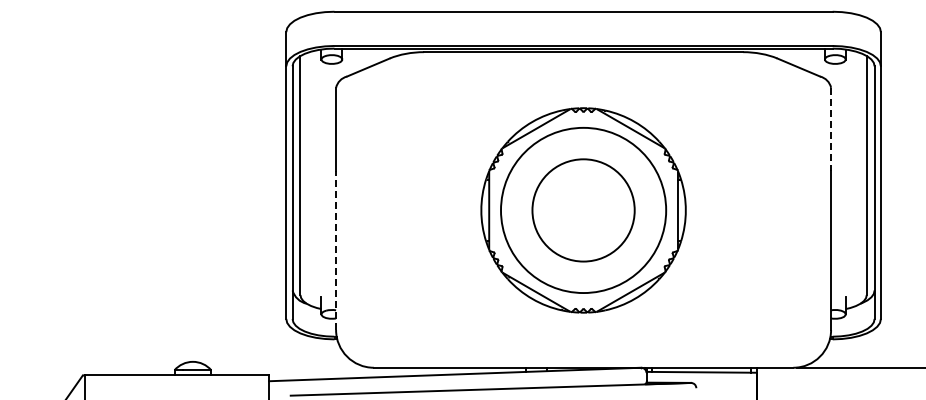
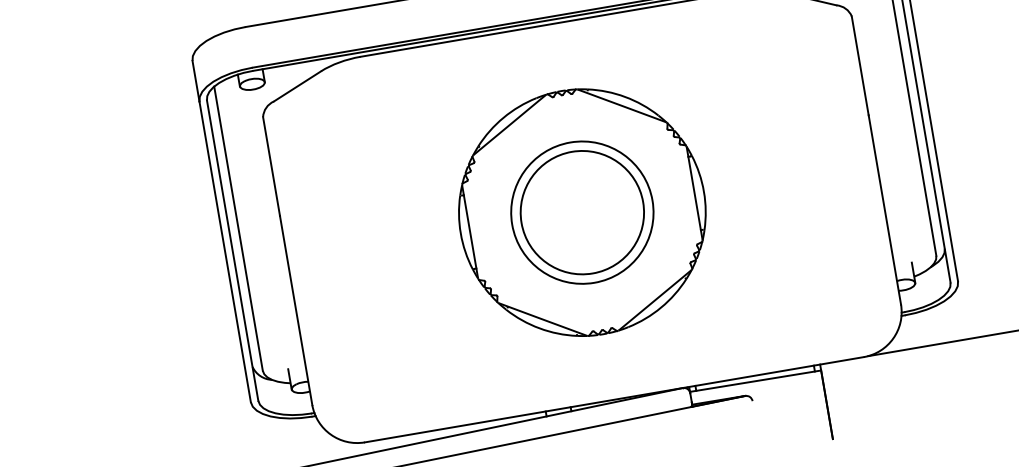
line: (831, 129) -> (860, 66), dashed -> solid
circle: (583, 210) -> (582, 212), size x0.71
line: (336, 250) -> (296, 310), dashed -> solid

